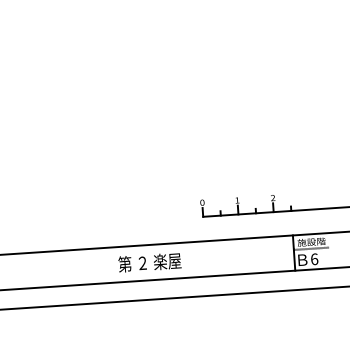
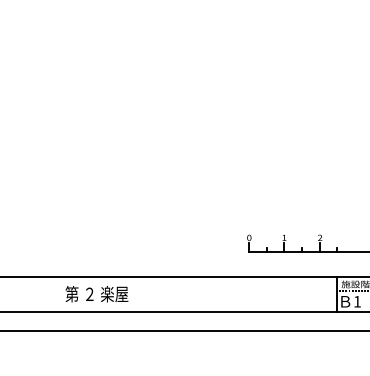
text: (314, 259) -> (357, 301), 6 -> 1
text: (149, 262) -> (96, 294), moved

